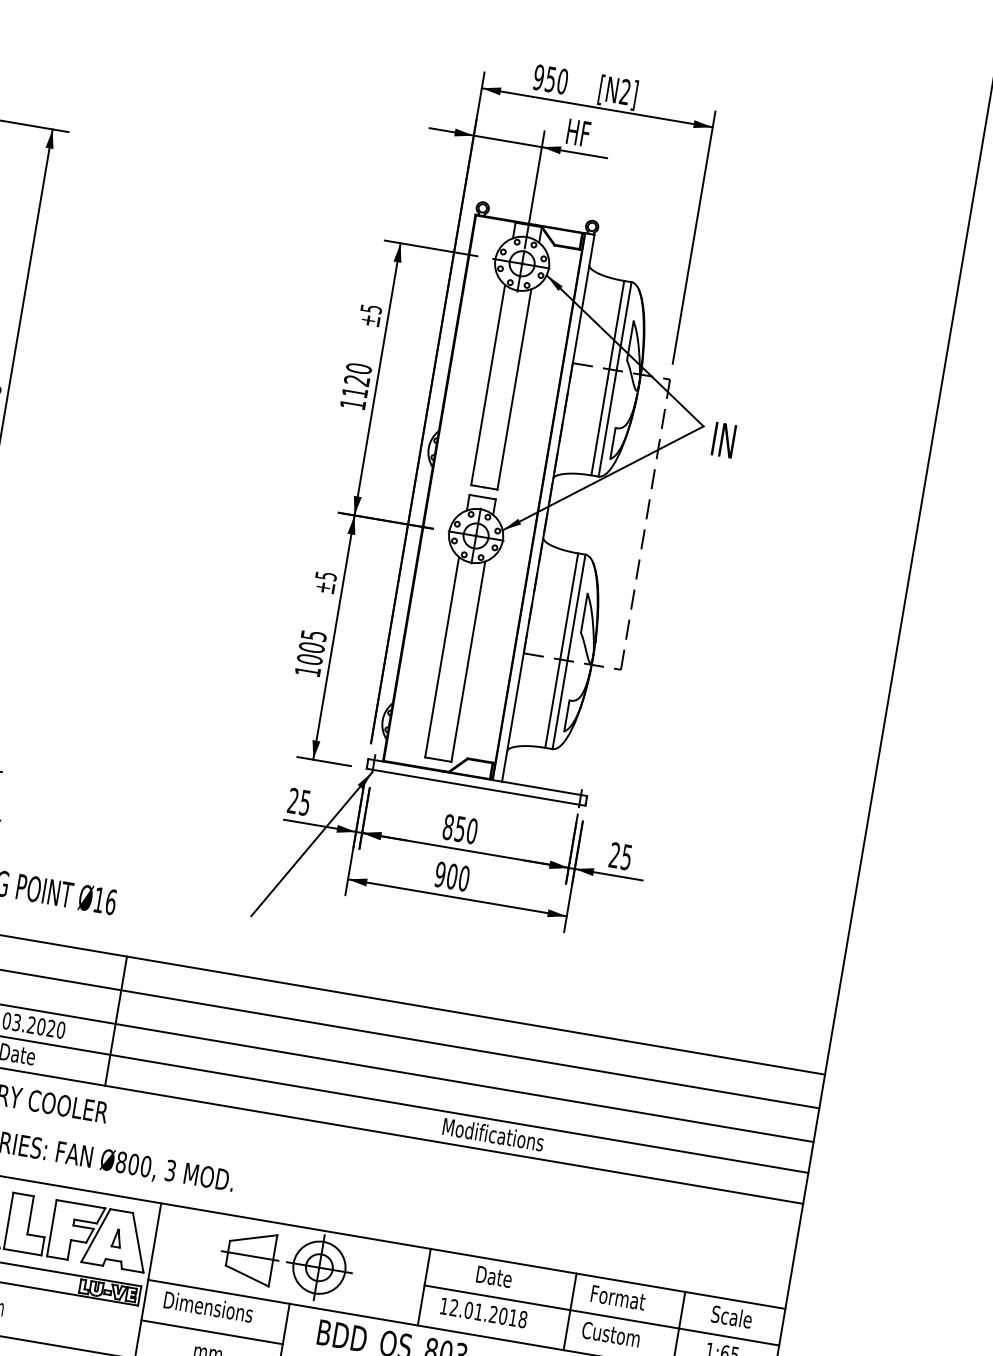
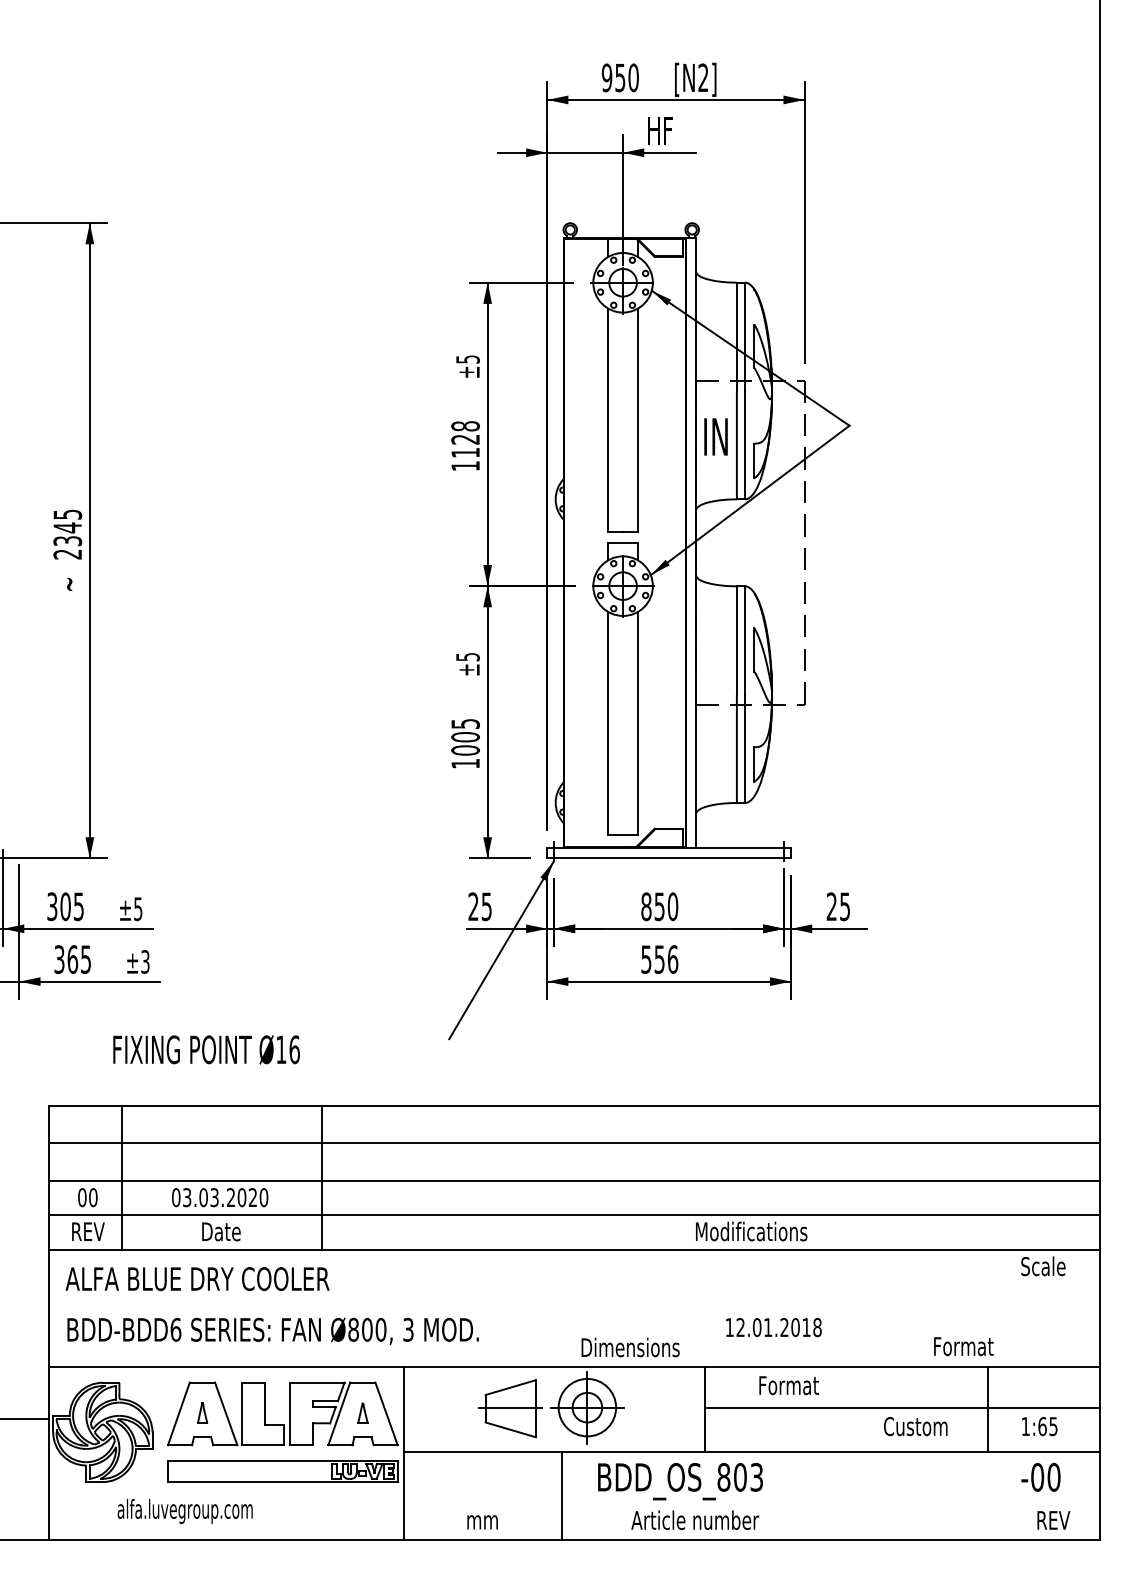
text: (358, 368) -> (465, 426), 1120 -> 1128
text: (723, 439) -> (715, 436), moved
text: (452, 876) -> (659, 959), 900 -> 556
text: (504, 1278) -> (789, 1385), Date -> Format
text: (618, 1297) -> (963, 1346), moved
text: (208, 1306) -> (630, 1347), moved
line: (570, 1311) -> (867, 1409), removed
text: (483, 1312) -> (773, 1327), moved
text: (732, 1317) -> (1043, 1266), moved
line: (211, 1332) -> (482, 1497), removed

